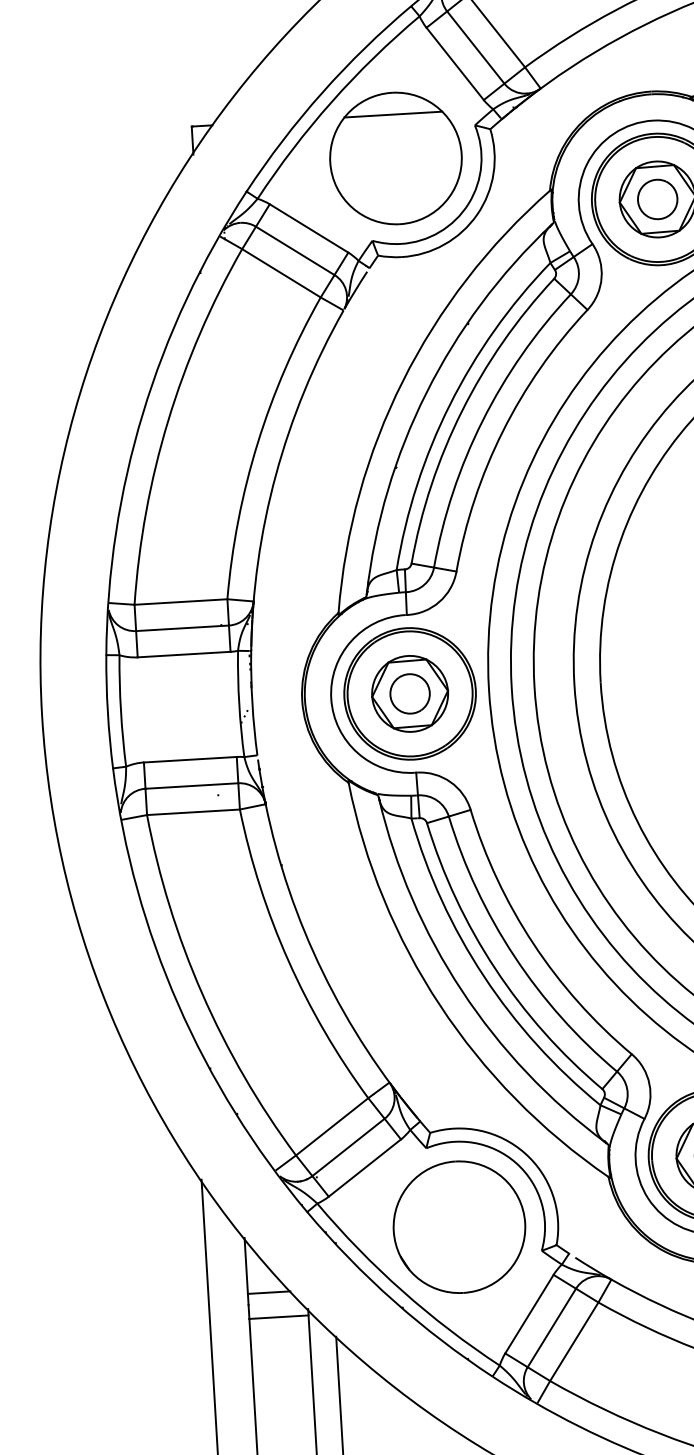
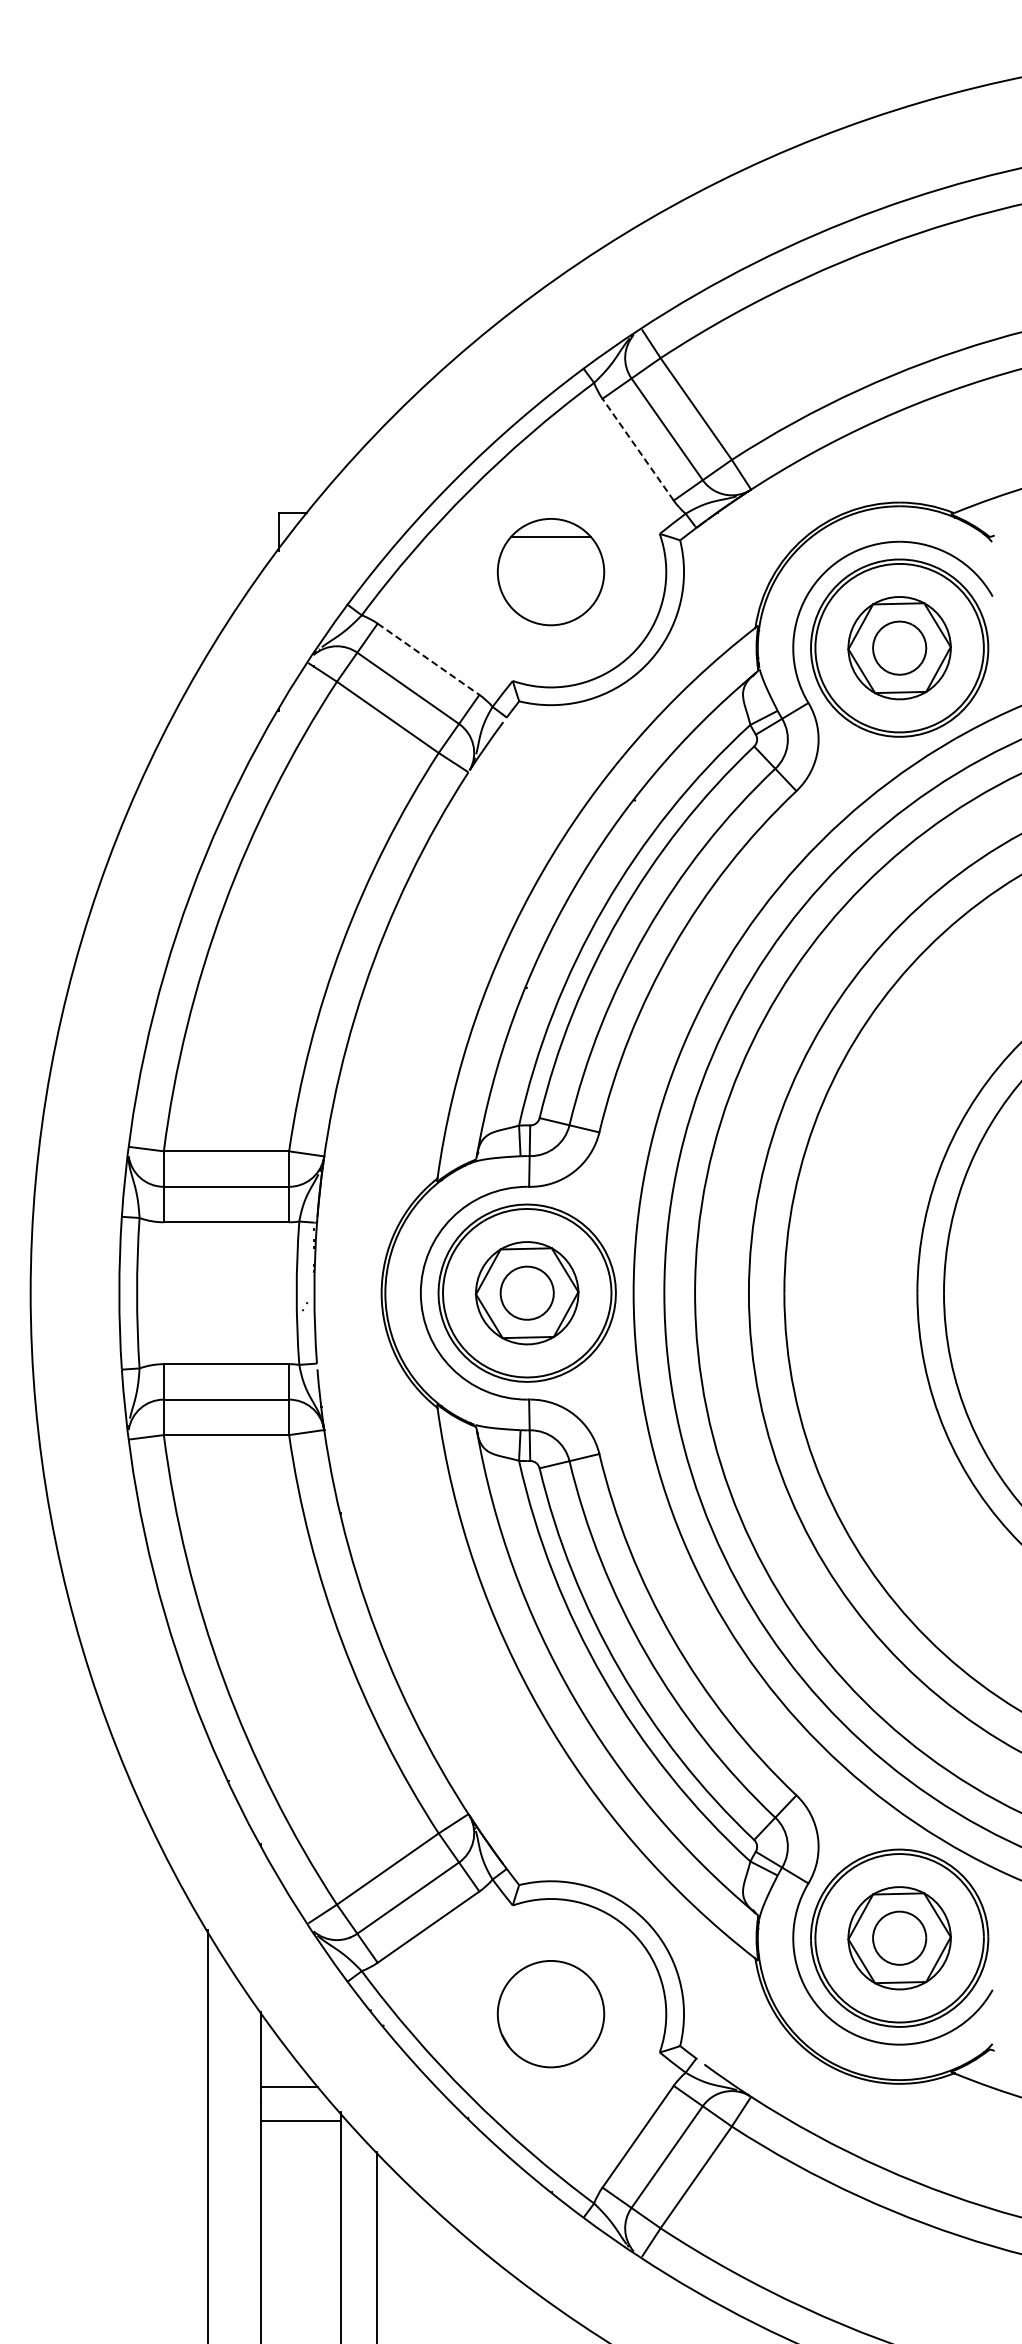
line: (454, 63) -> (637, 449), solid -> dashed
part: (395, 158) -> (550, 571), size x0.6
line: (309, 228) -> (428, 659), solid -> dashed
part: (459, 1226) -> (550, 2013), size x0.6

